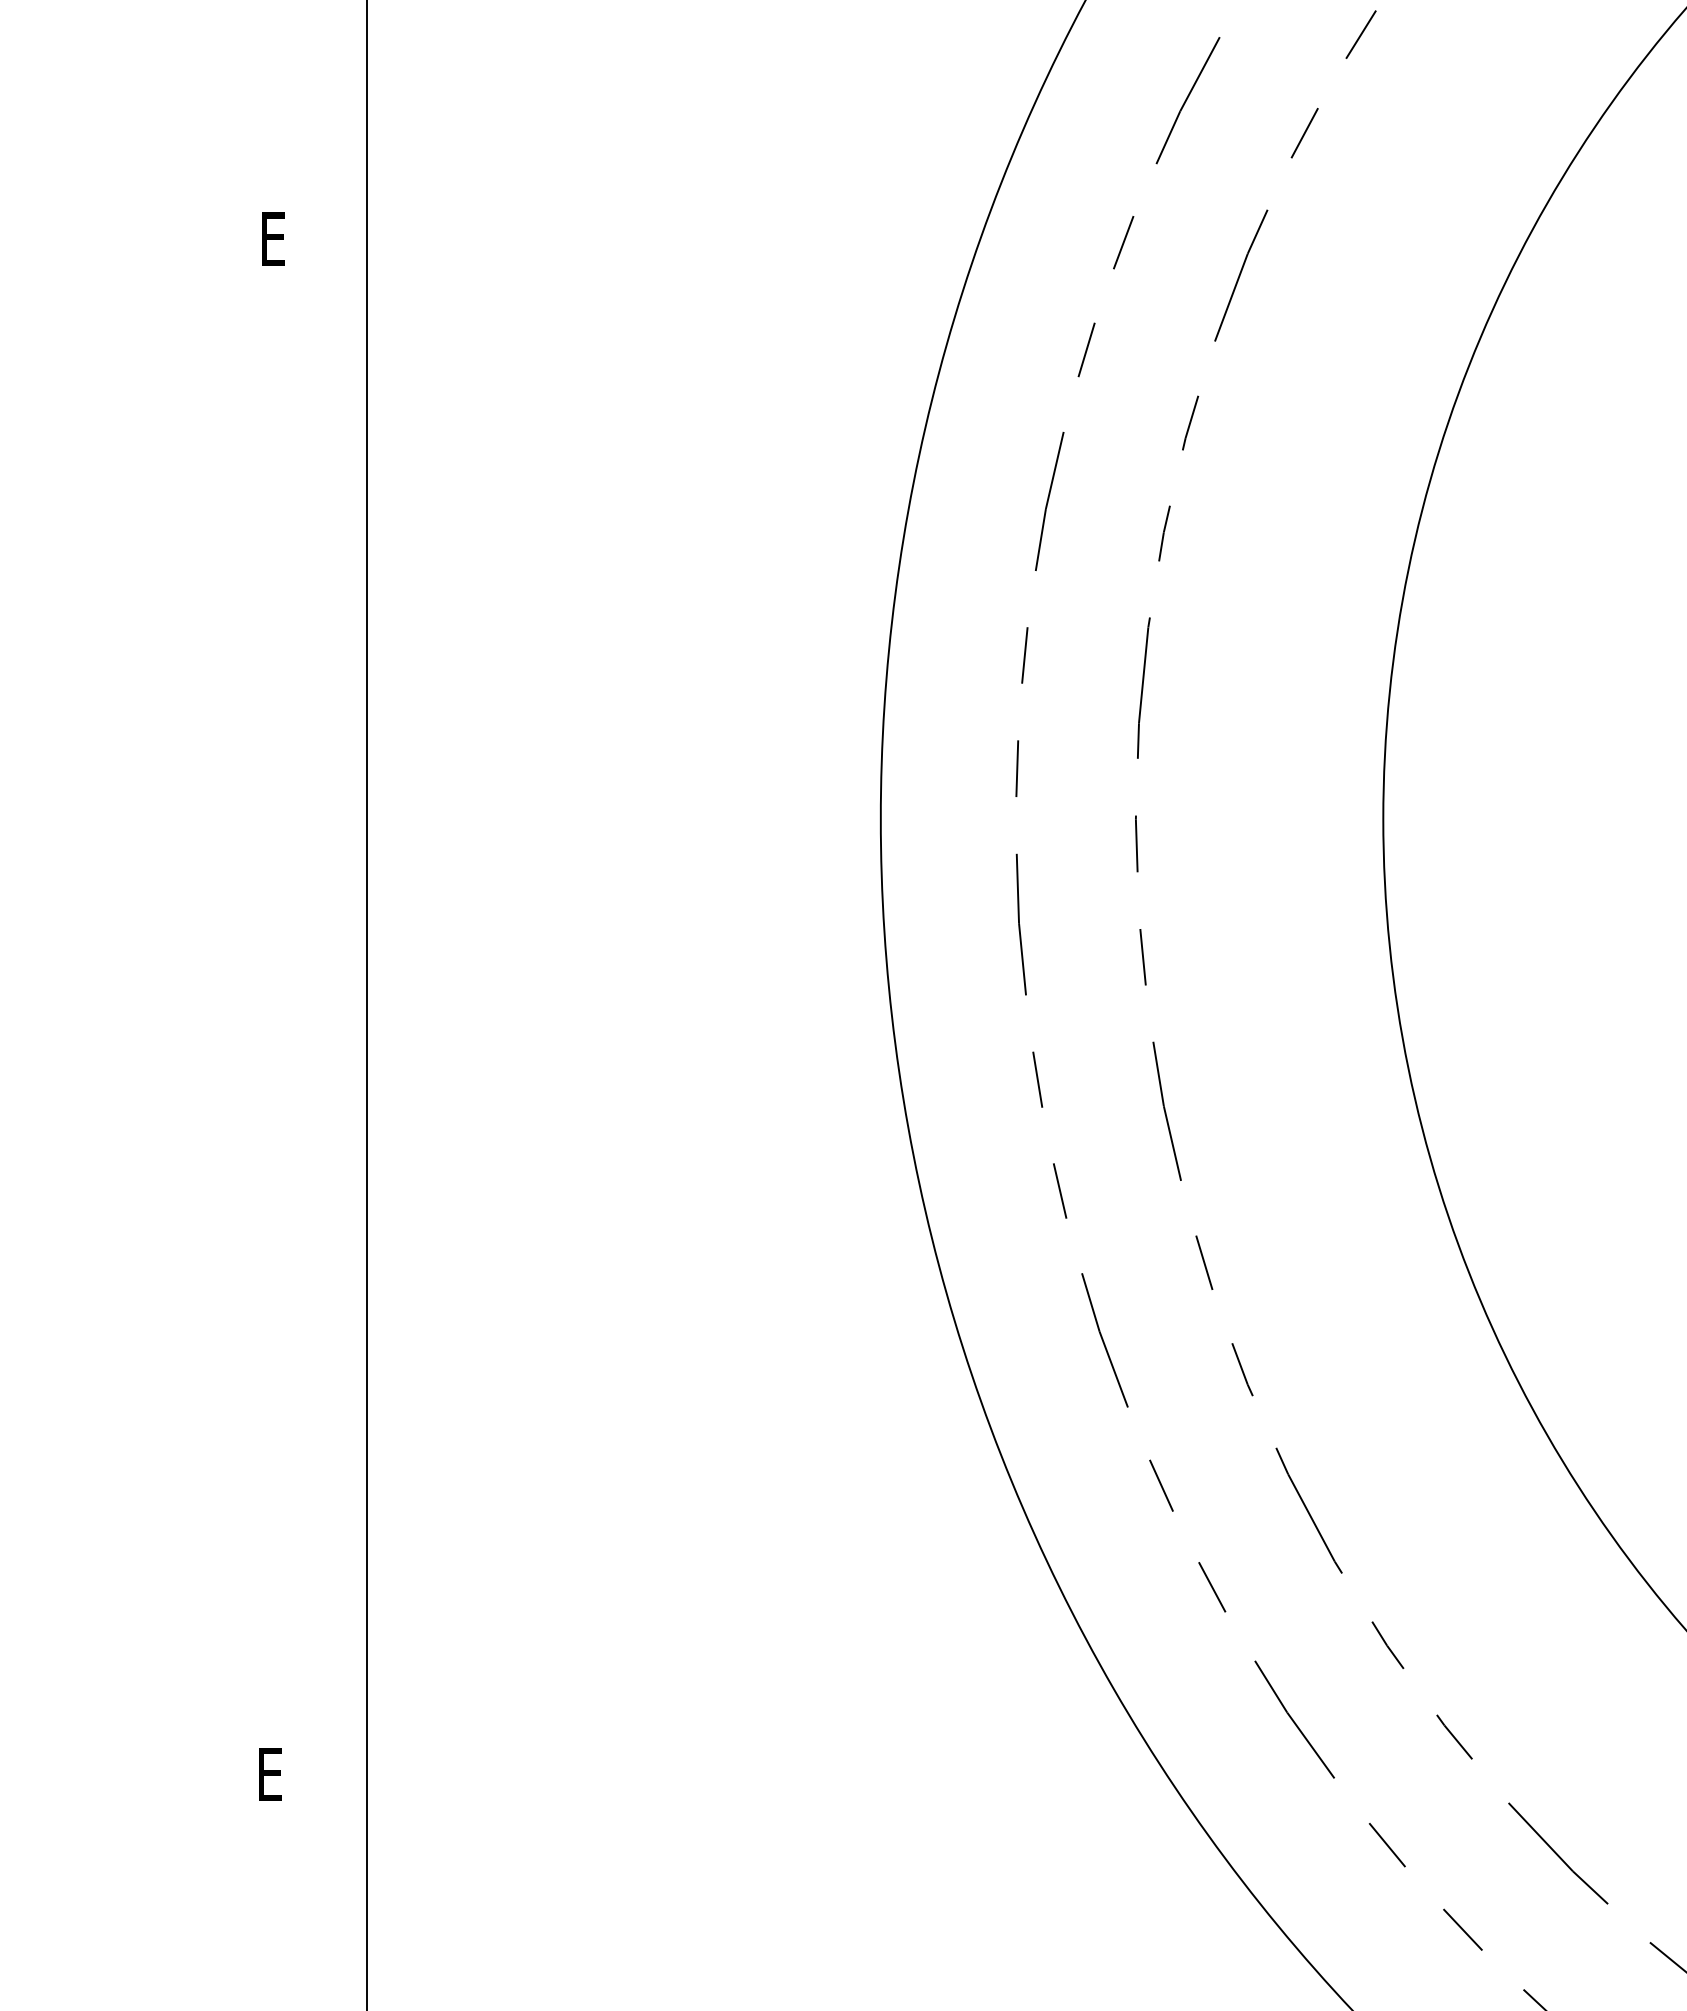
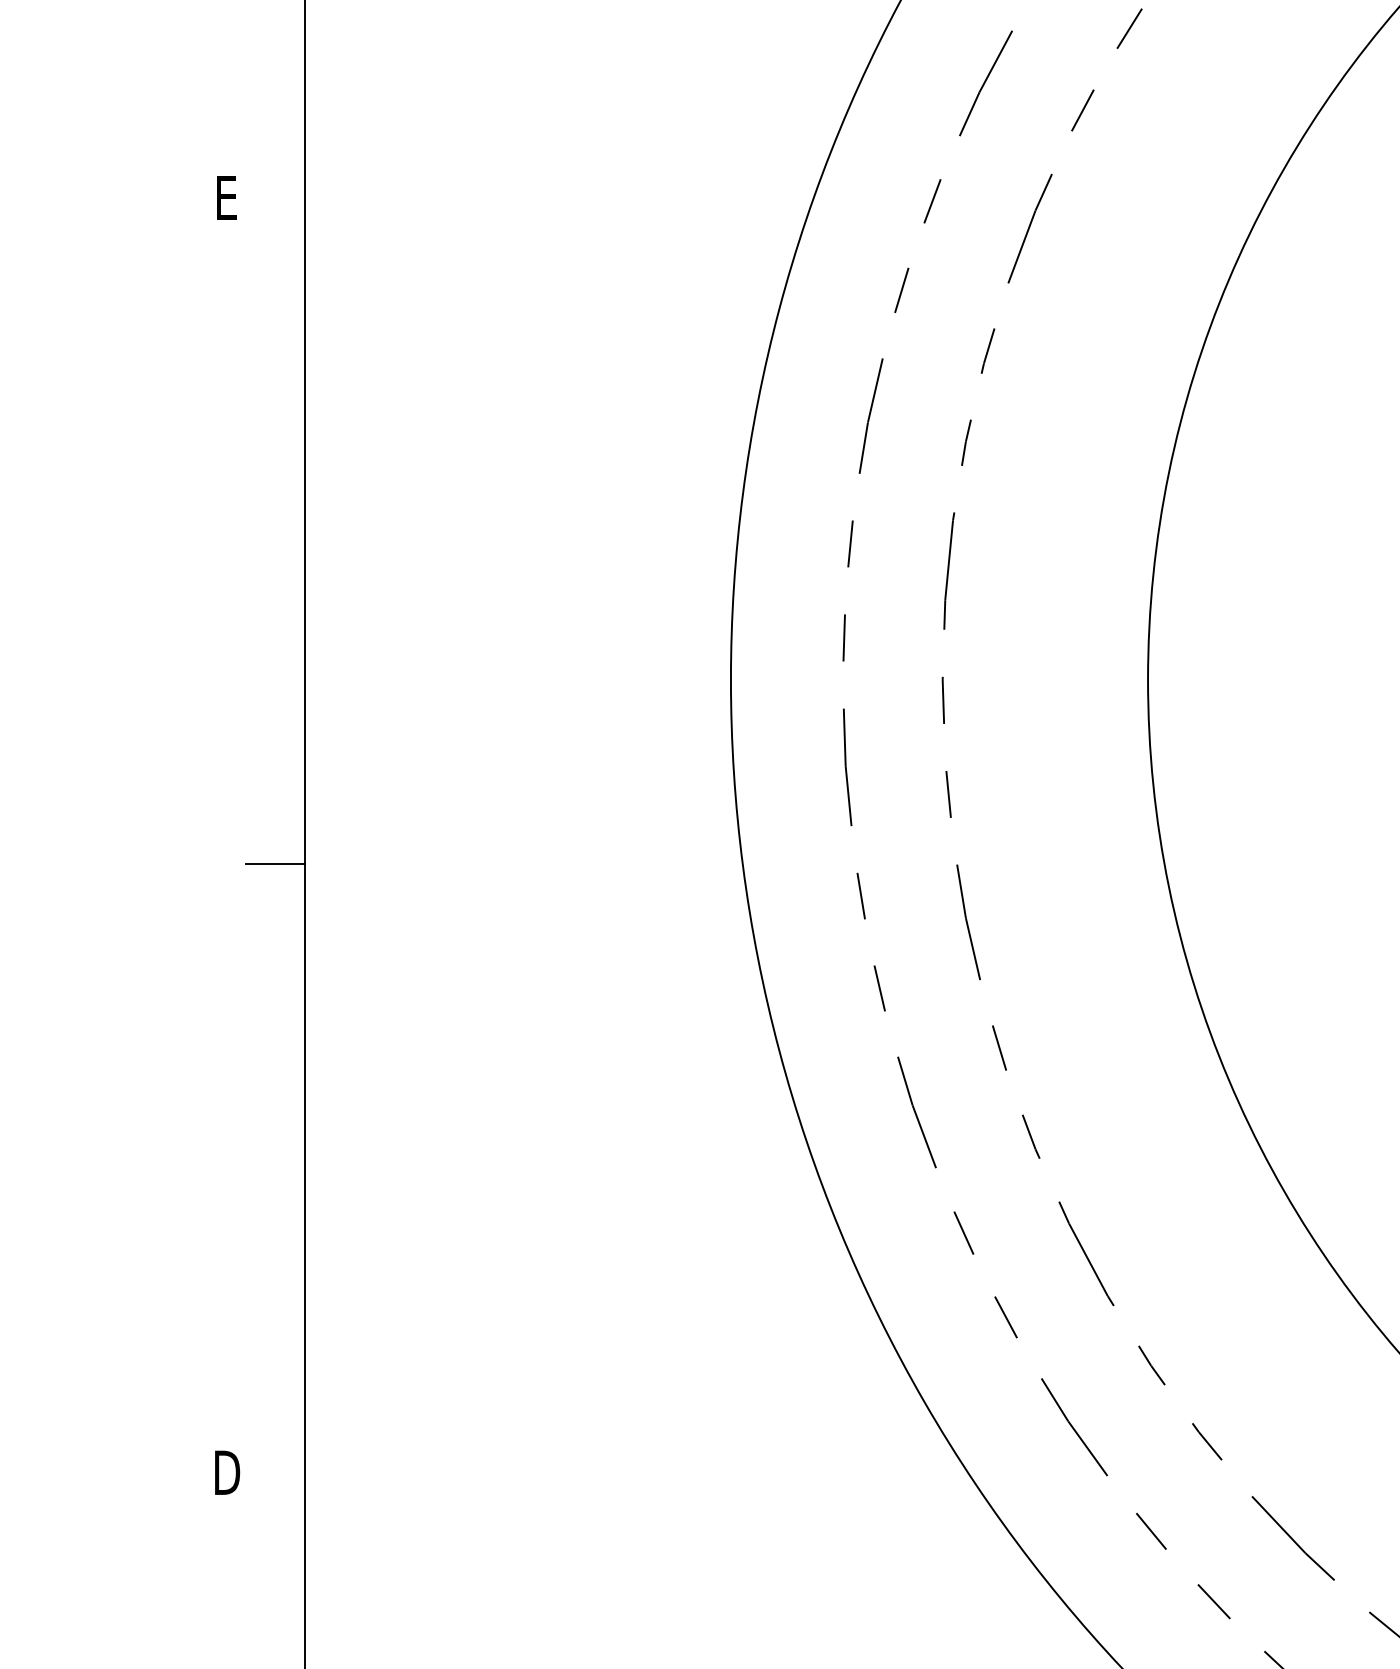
line: (331, 1040) -> (275, 863), added
text: (274, 1774) -> (227, 1472), E -> D

